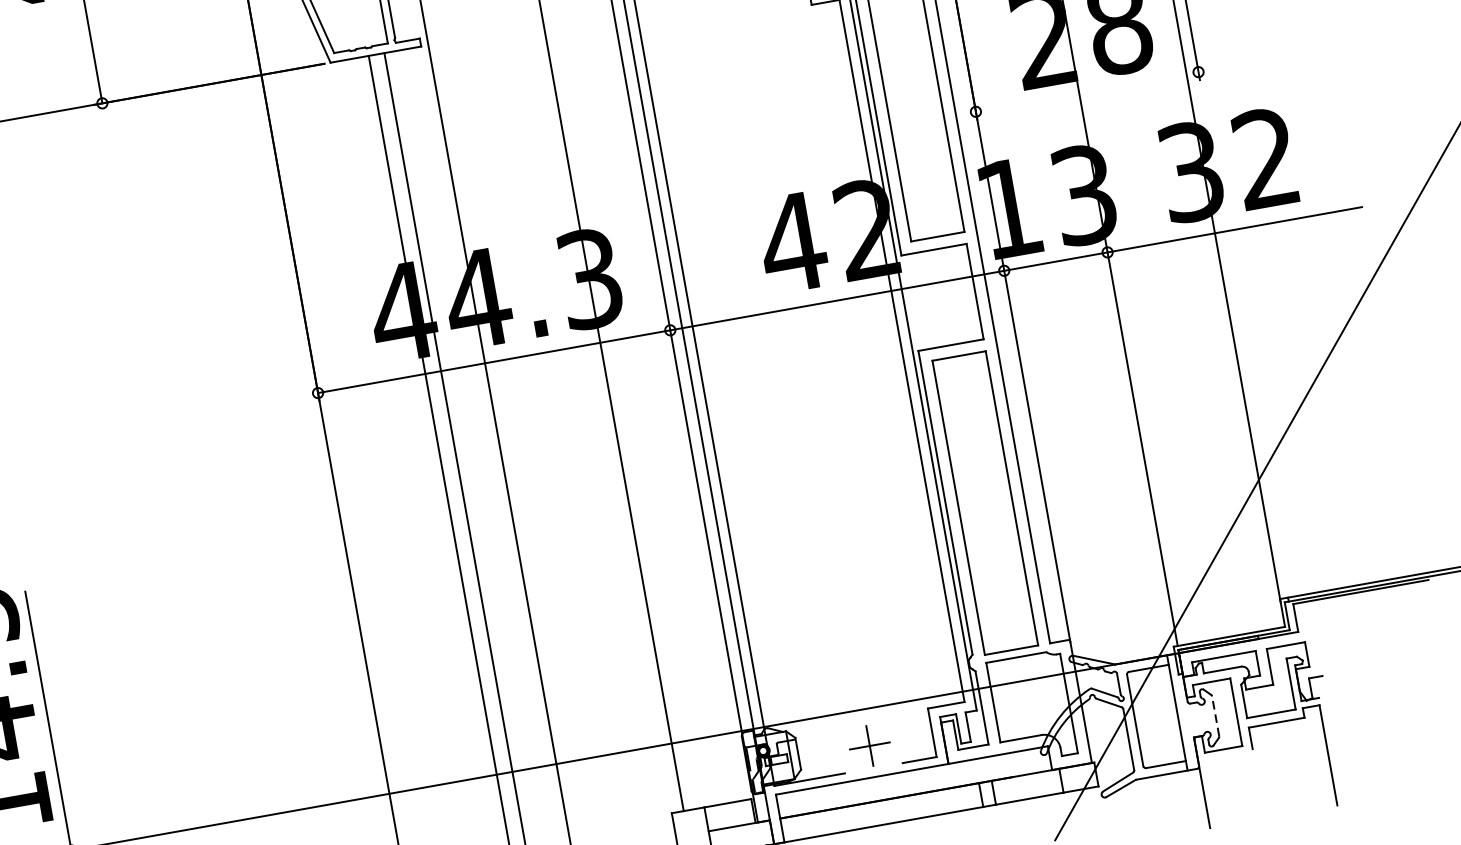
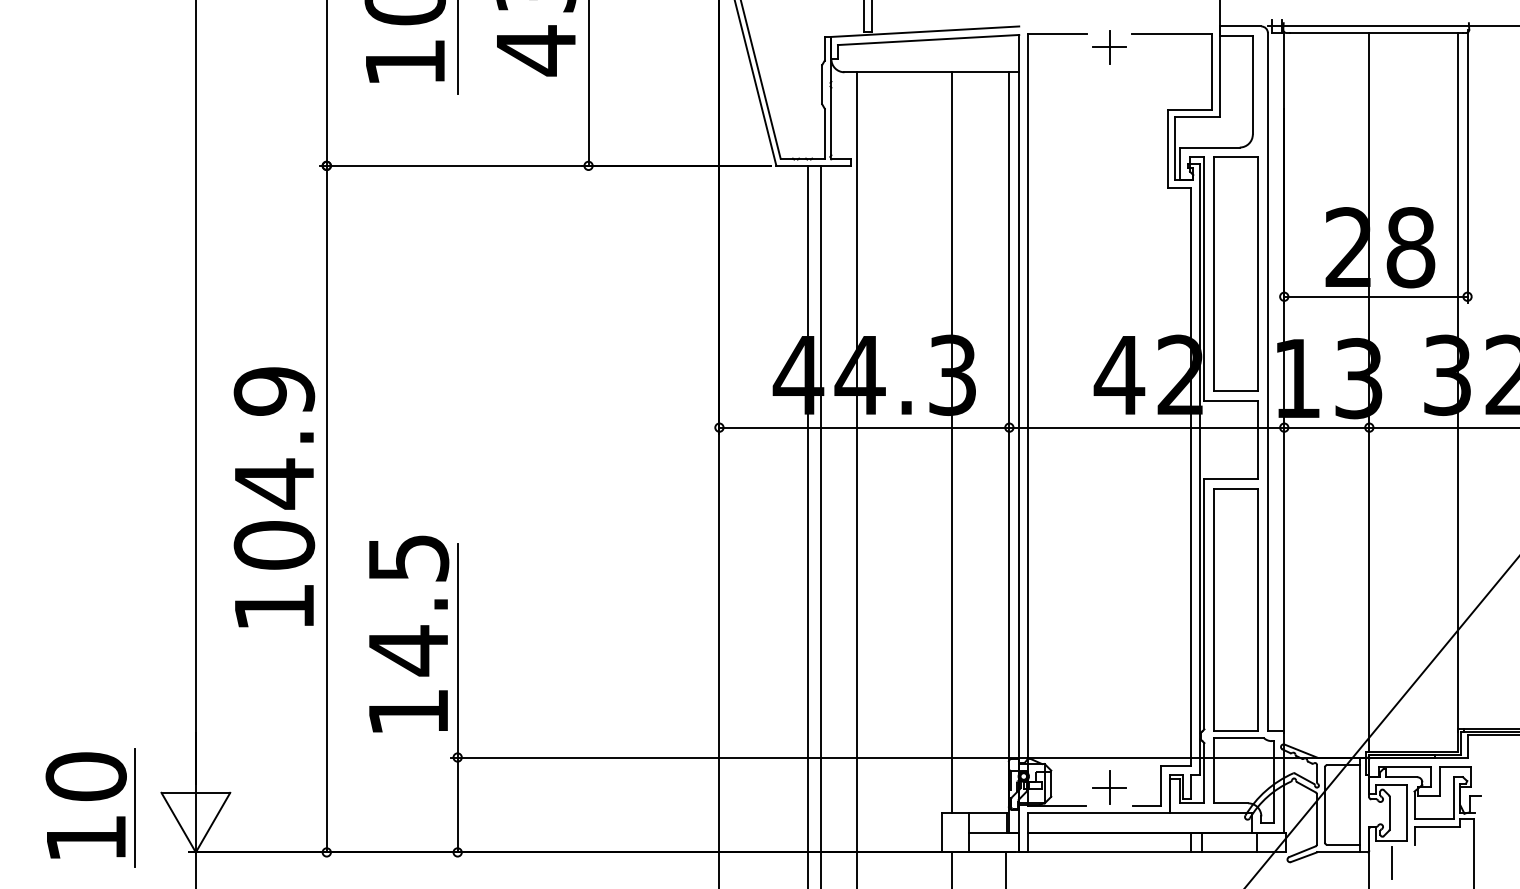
line: (1086, 91) -> (1375, 296), added
line: (1215, 715) -> (1389, 812), dashed -> solid
line: (1228, 775) -> (1391, 862), added

